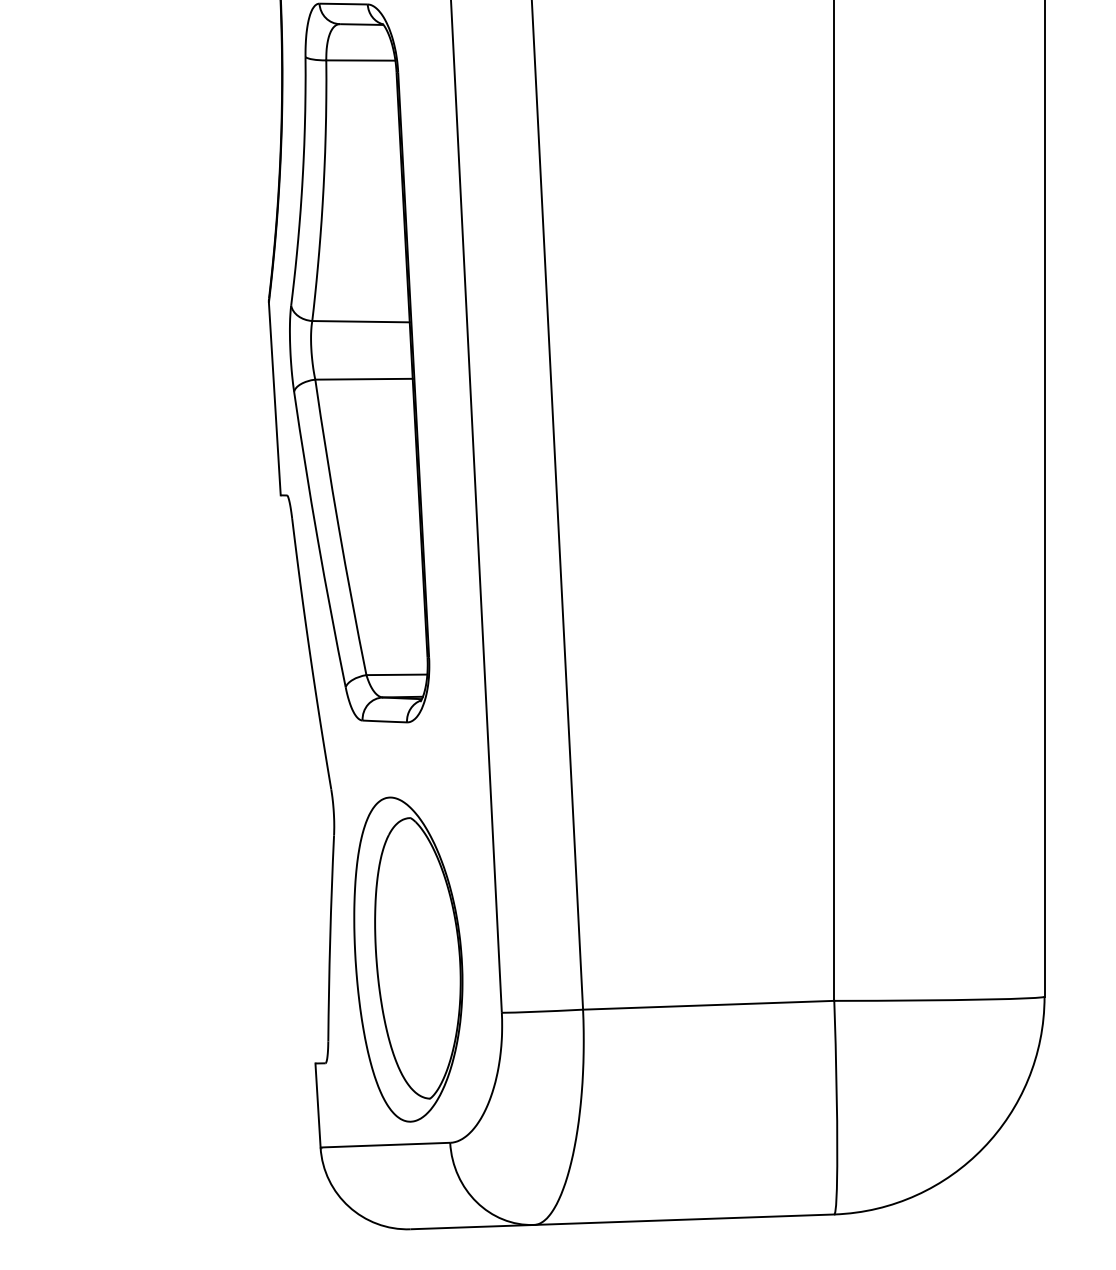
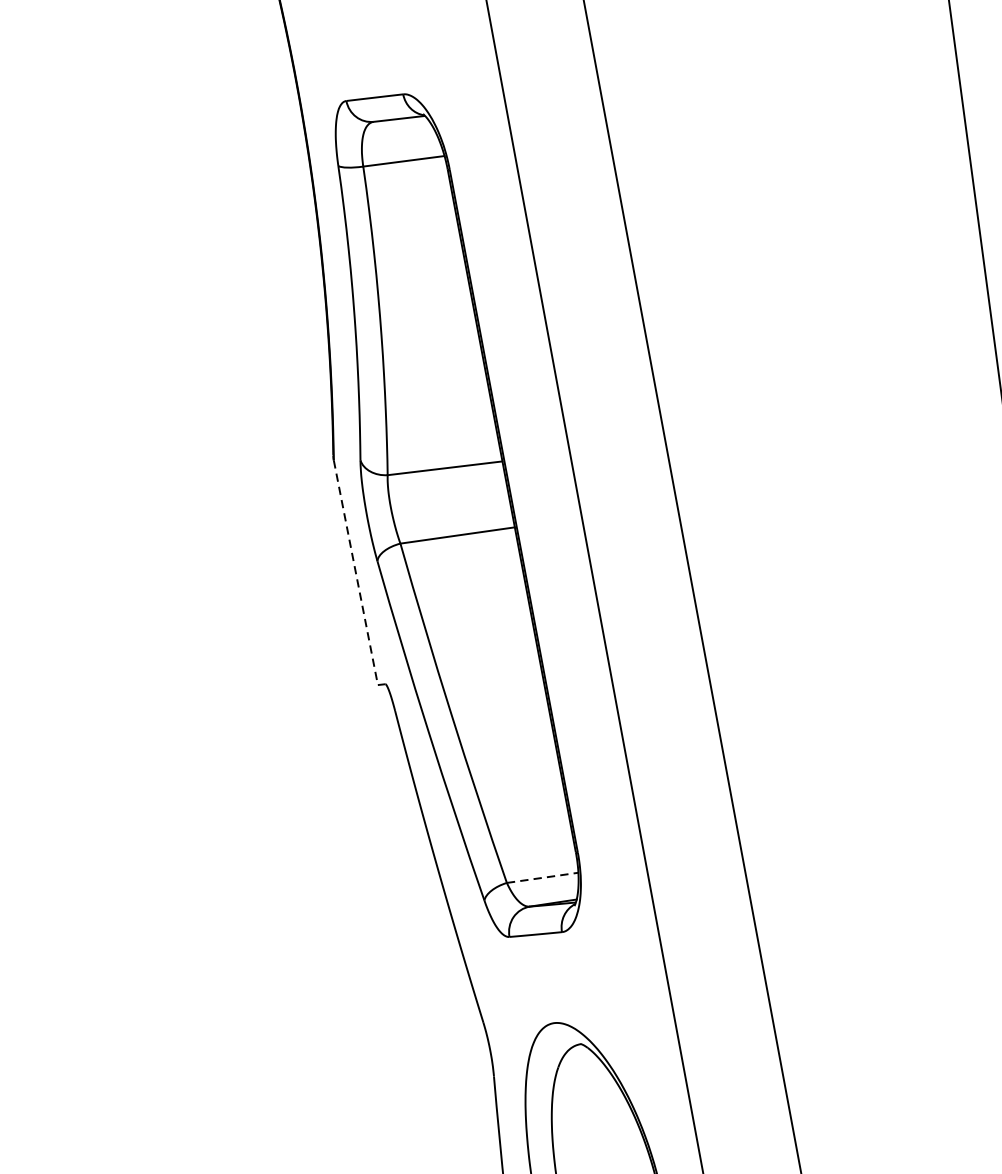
line: (274, 399) -> (355, 573), solid -> dashed
line: (397, 674) -> (543, 877), solid -> dashed

